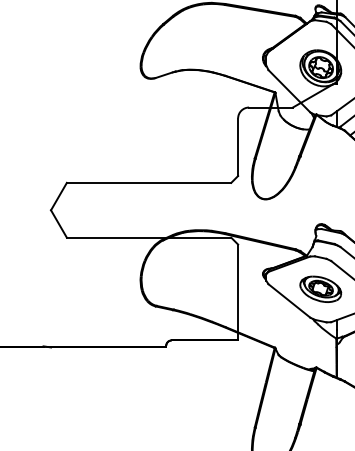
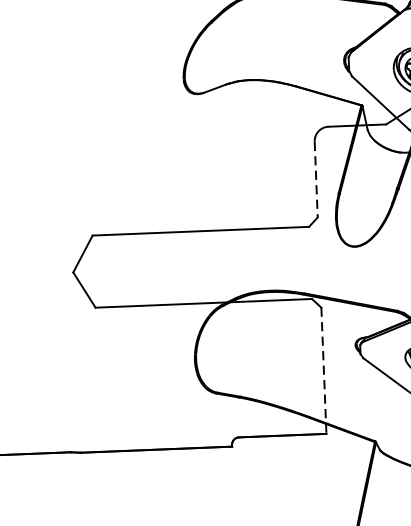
line: (238, 147) -> (316, 179), solid -> dashed
line: (238, 292) -> (324, 370), solid -> dashed

